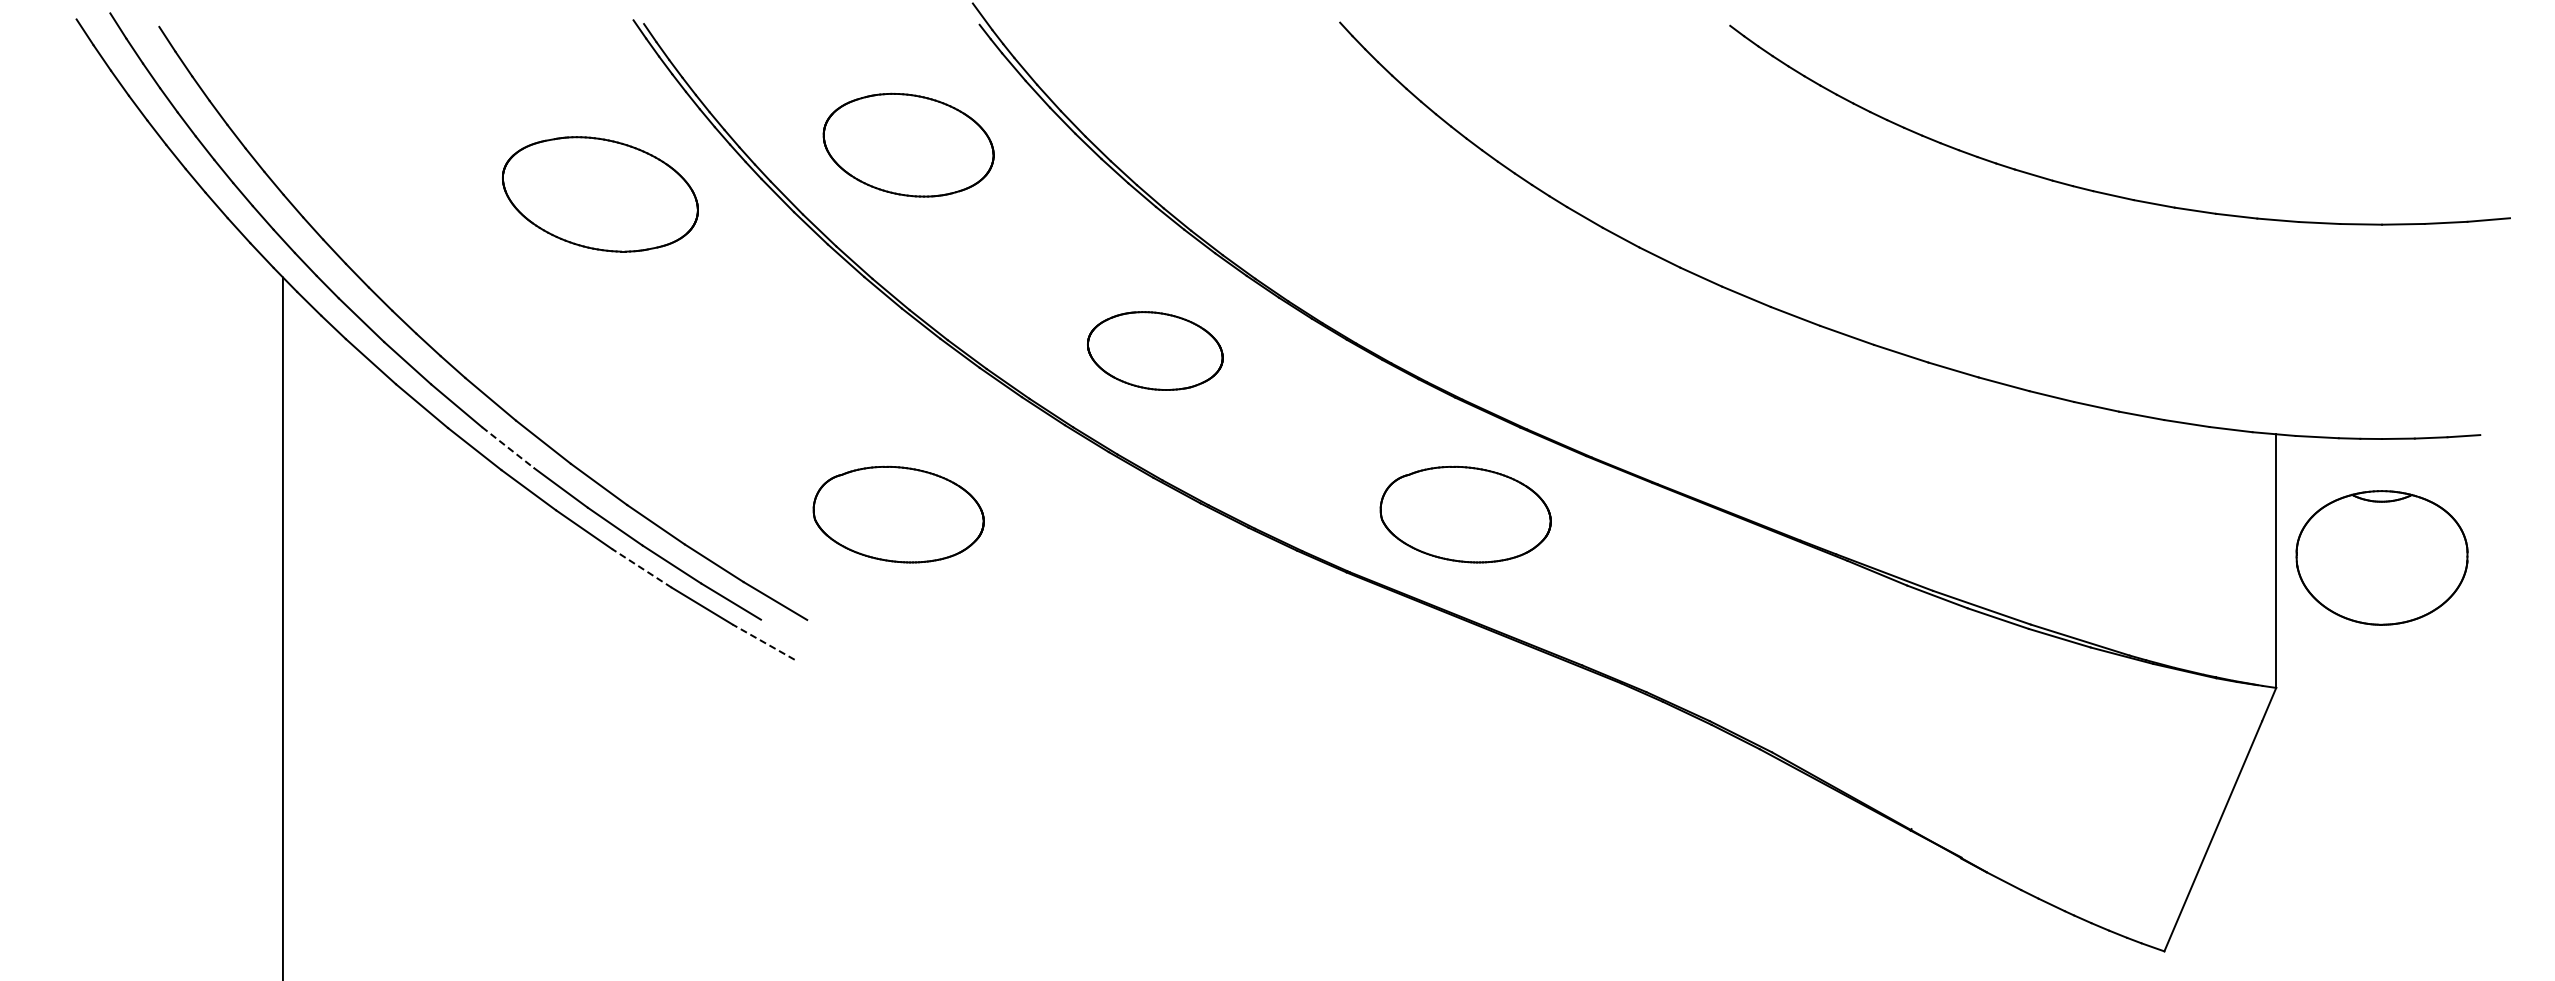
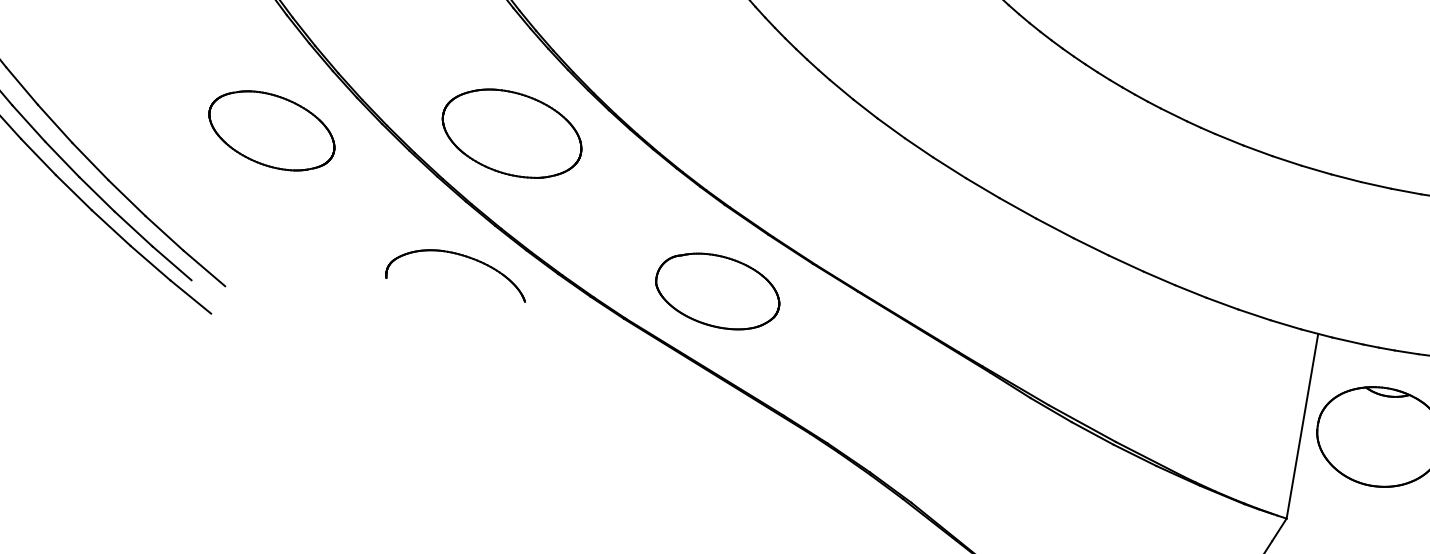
part: (1155, 350) -> (512, 133), size x1.43
part: (833, 401) -> (271, 130), added
line: (508, 448) -> (28, 124), dashed -> solid
part: (898, 514) -> (304, 220), removed
part: (1114, 525) -> (460, 255), added
line: (641, 568) -> (110, 228), dashed -> solid
line: (763, 642) -> (190, 297), dashed -> solid

